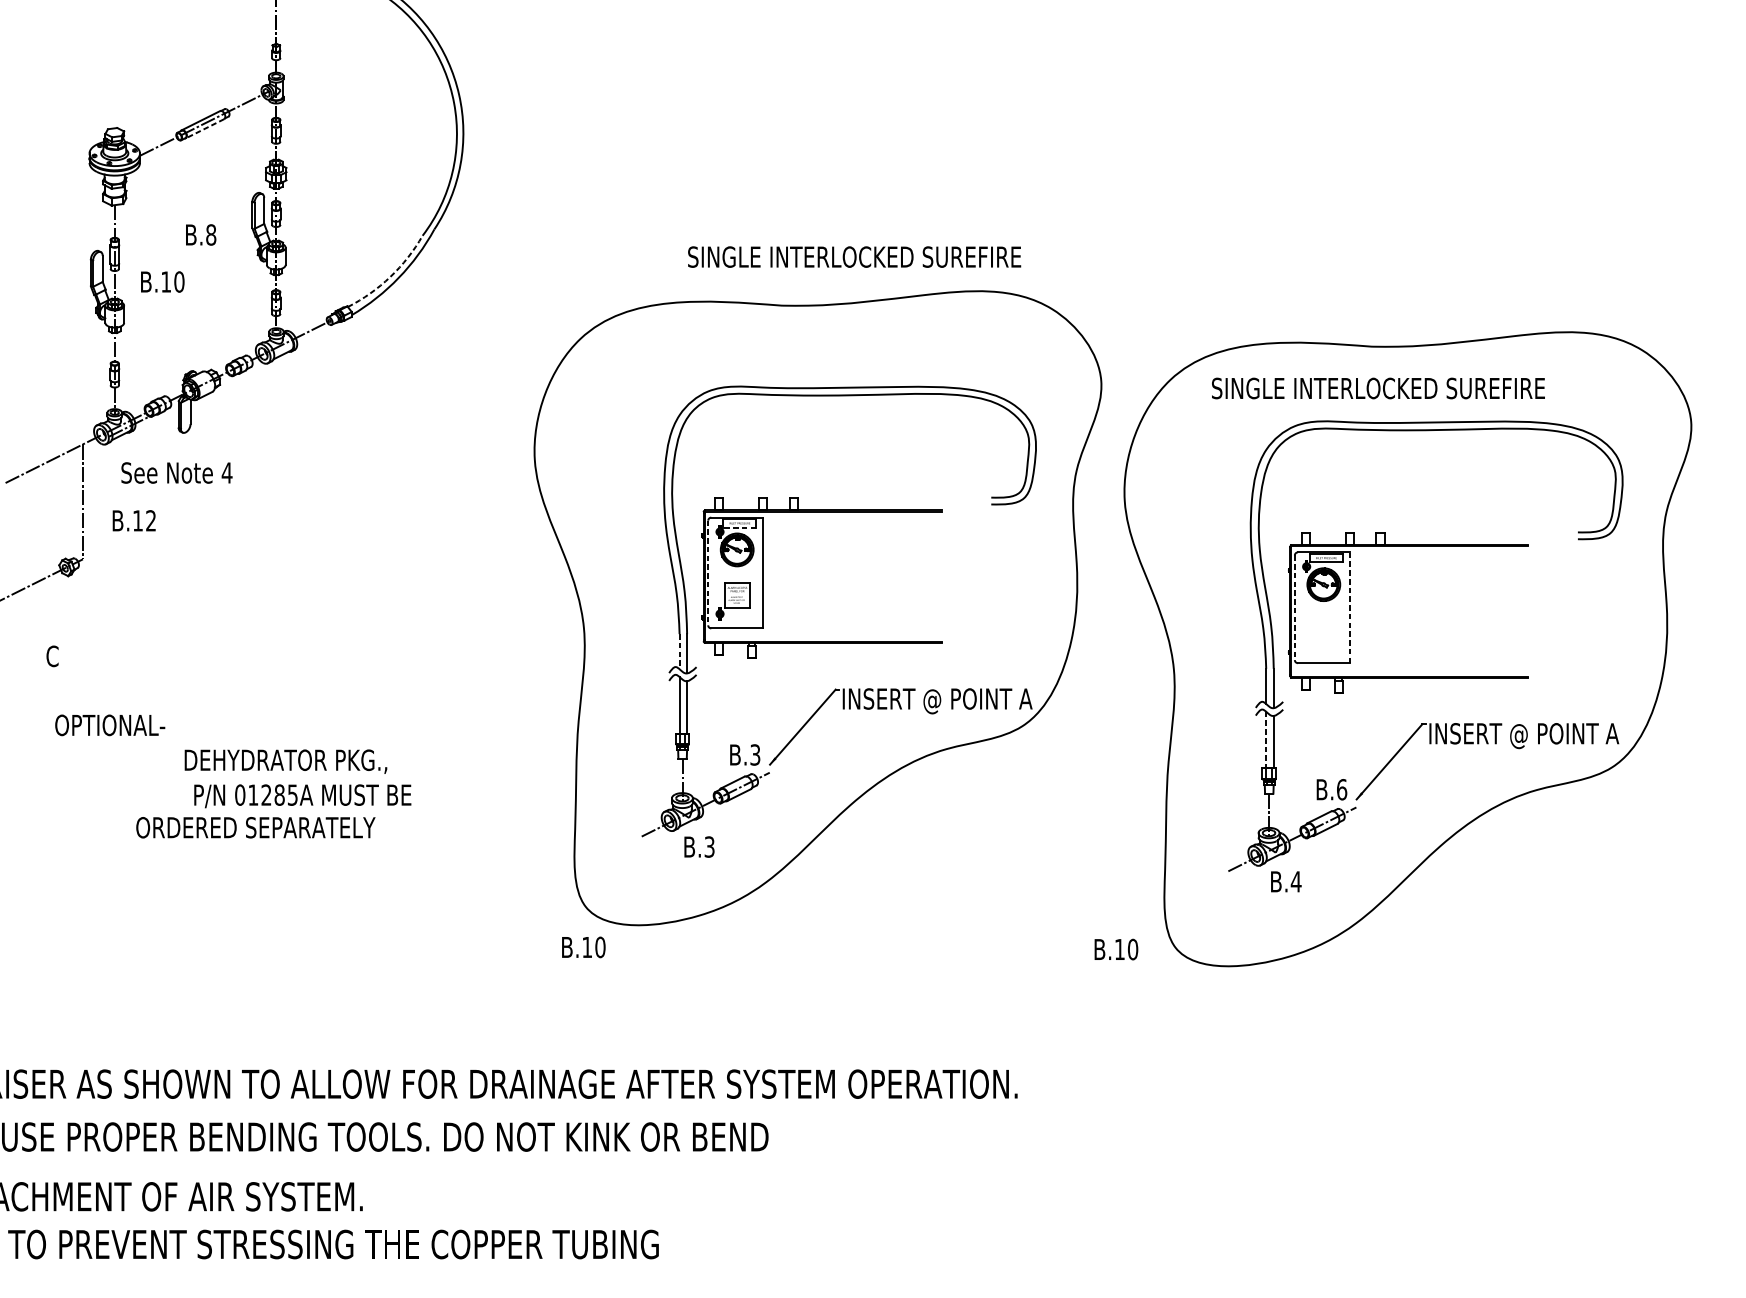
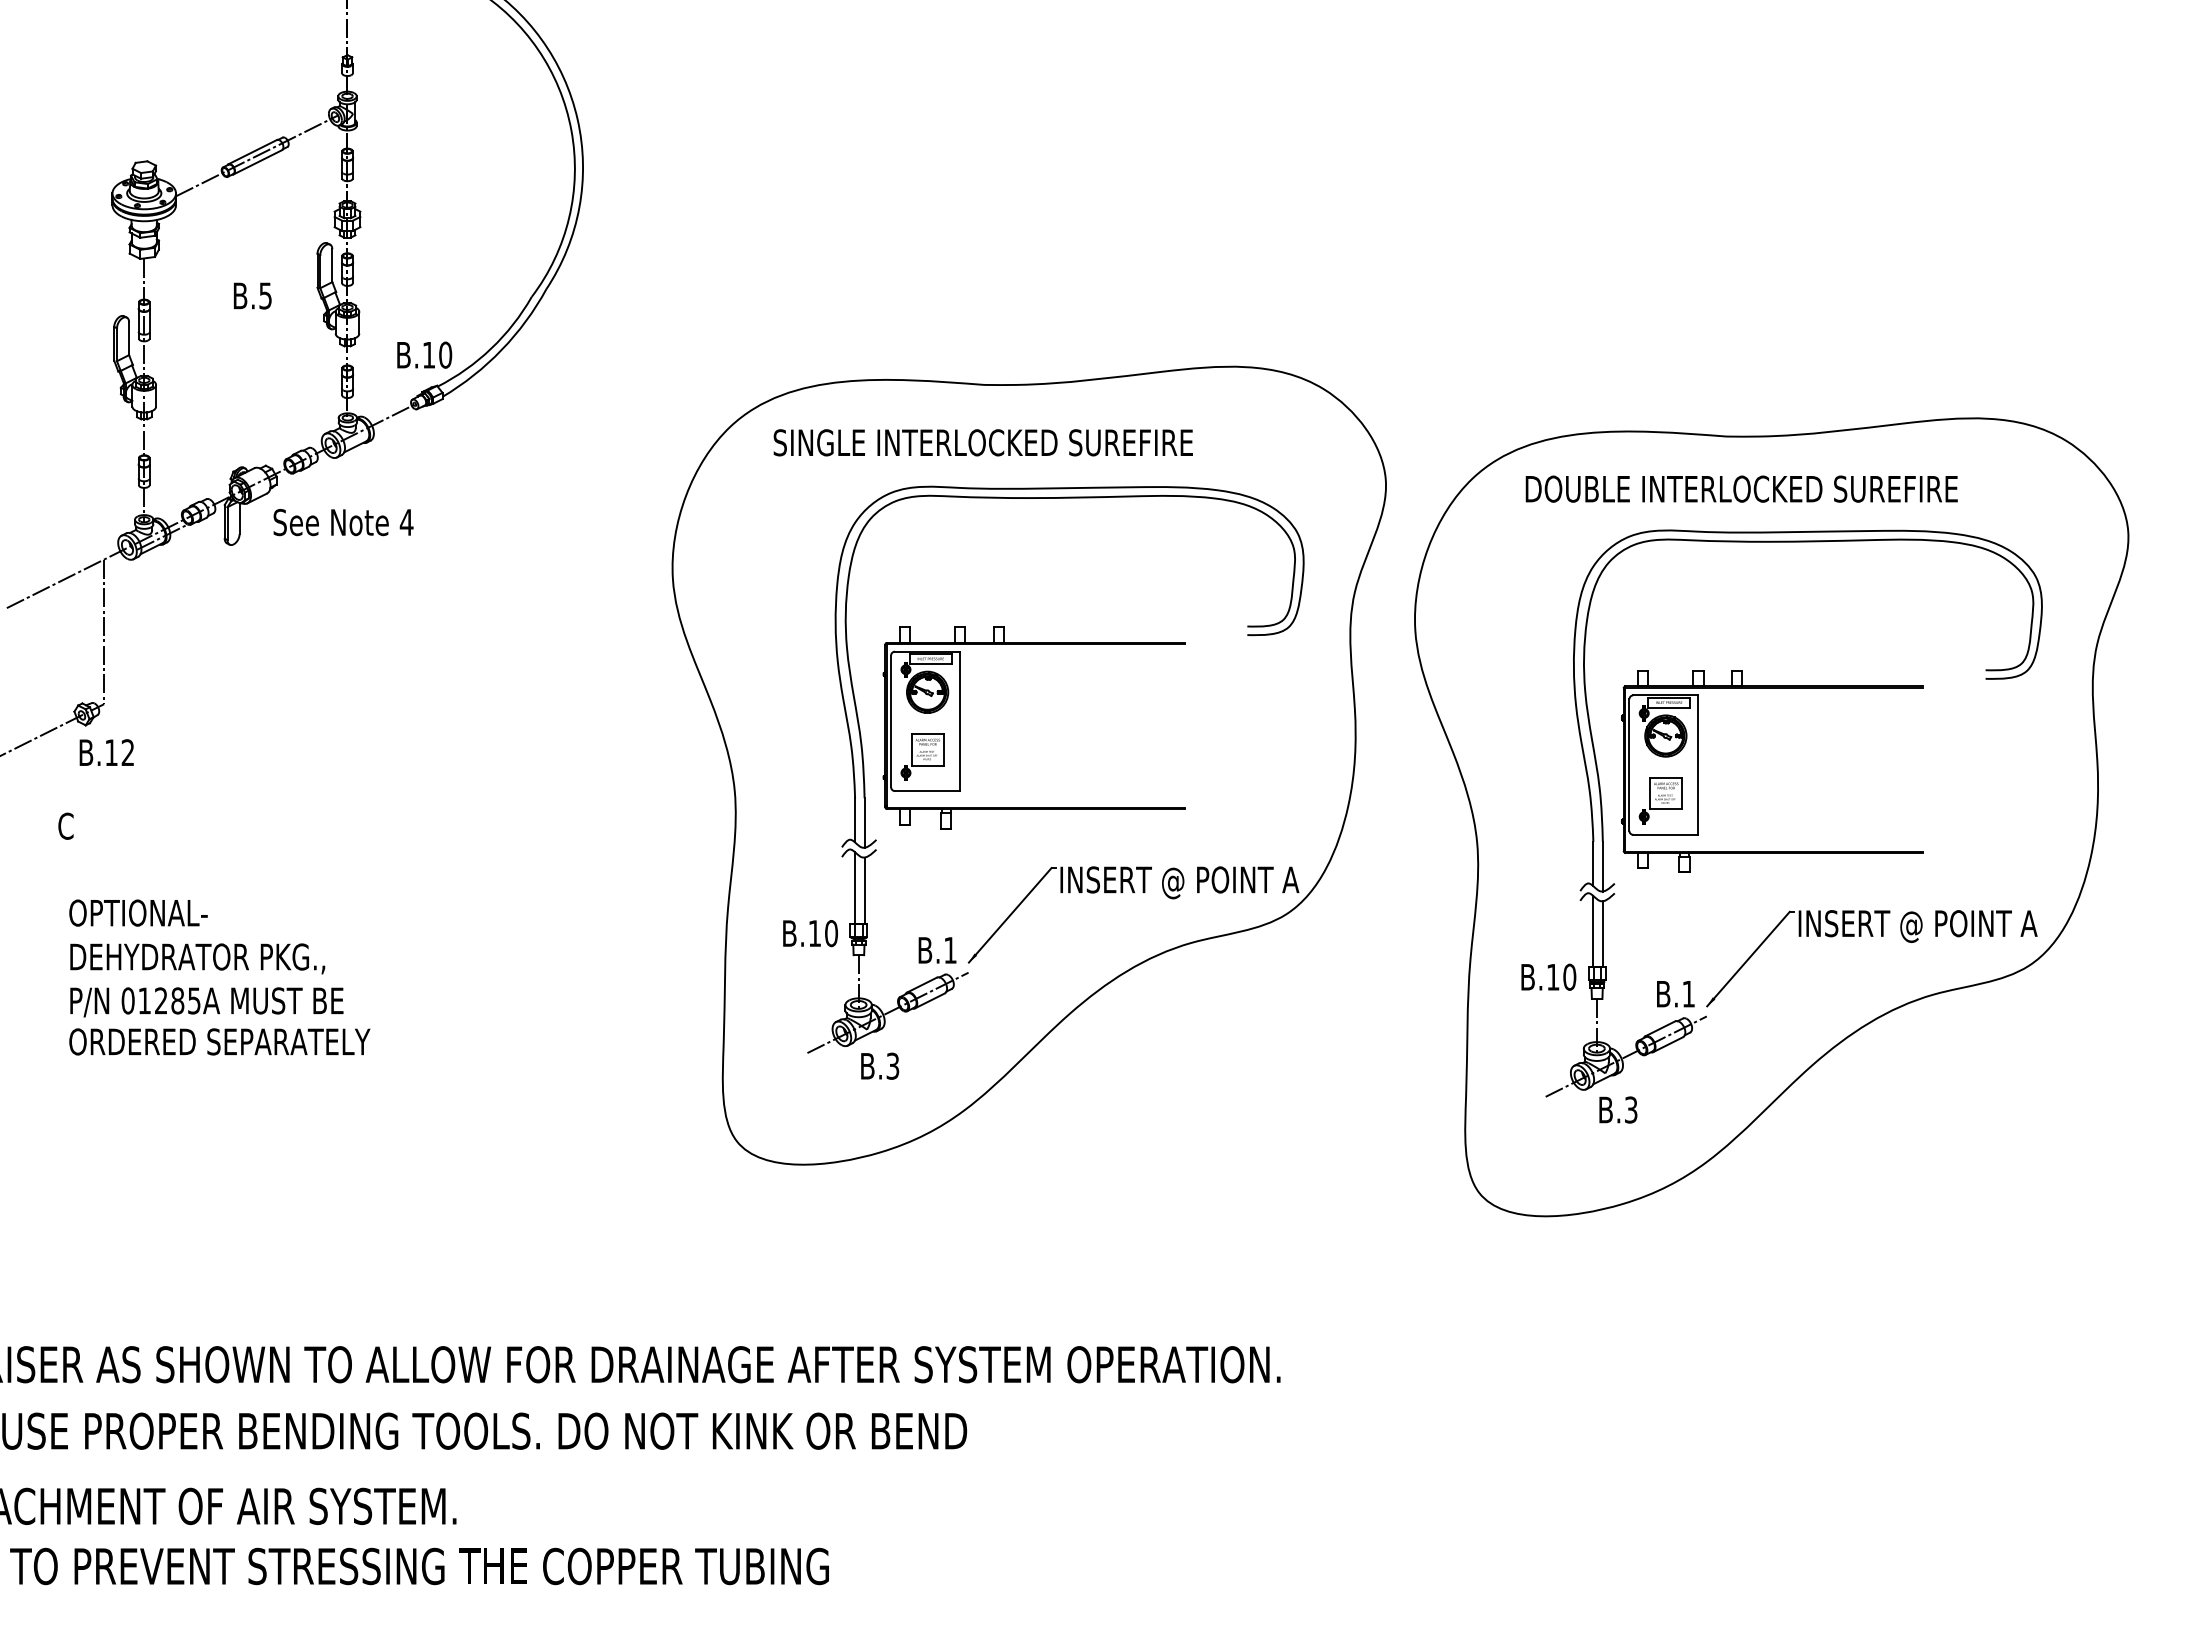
line: (204, 128) -> (257, 162), dashed -> solid
text: (211, 234) -> (265, 295), B.8 -> B.5
text: (853, 256) -> (982, 442), moved
arc: (390, 276) -> (491, 348), dashed -> solid
text: (162, 281) -> (424, 354), moved
text: (1383, 387) -> (1741, 488), SINGLE INTERLOCKED SUREFIRE -> DOUBLE INTERLOCKED SUREFIRE
text: (176, 472) -> (343, 522), moved
text: (134, 520) -> (106, 752), moved
line: (739, 527) -> (930, 664), dashed -> solid
line: (708, 573) -> (891, 721), dashed -> solid
line: (1294, 608) -> (1629, 765), dashed -> solid
line: (1349, 608) -> (1698, 765), dashed -> solid
part: (1319, 635) -> (1660, 800), added
line: (679, 651) -> (855, 820), dashed -> solid
line: (1266, 739) -> (1593, 931), dashed -> solid
text: (755, 754) -> (950, 949), B.3 -> B.1
text: (285, 761) -> (197, 958), moved
text: (1341, 789) -> (1688, 993), B.6 -> B.1
text: (302, 796) -> (206, 1002), moved
text: (255, 827) -> (219, 1041), moved
text: (1295, 881) -> (1630, 1109), B.4 -> B.3
text: (583, 947) -> (810, 933), moved
text: (1116, 948) -> (1548, 976), moved

